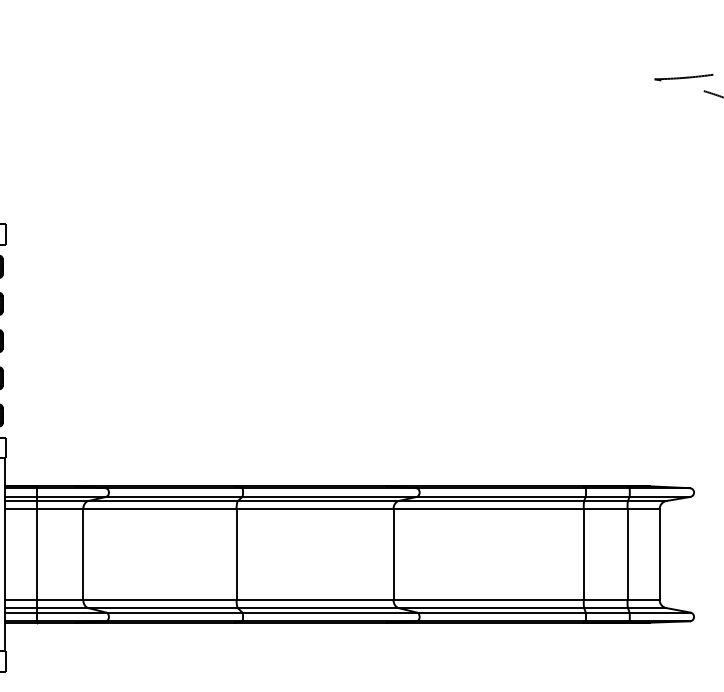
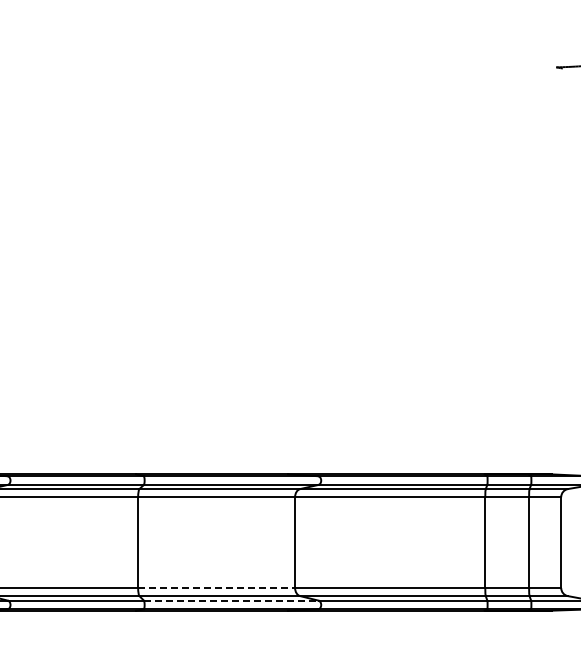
line: (315, 599) -> (217, 587), solid -> dashed
line: (330, 612) -> (232, 600), solid -> dashed

